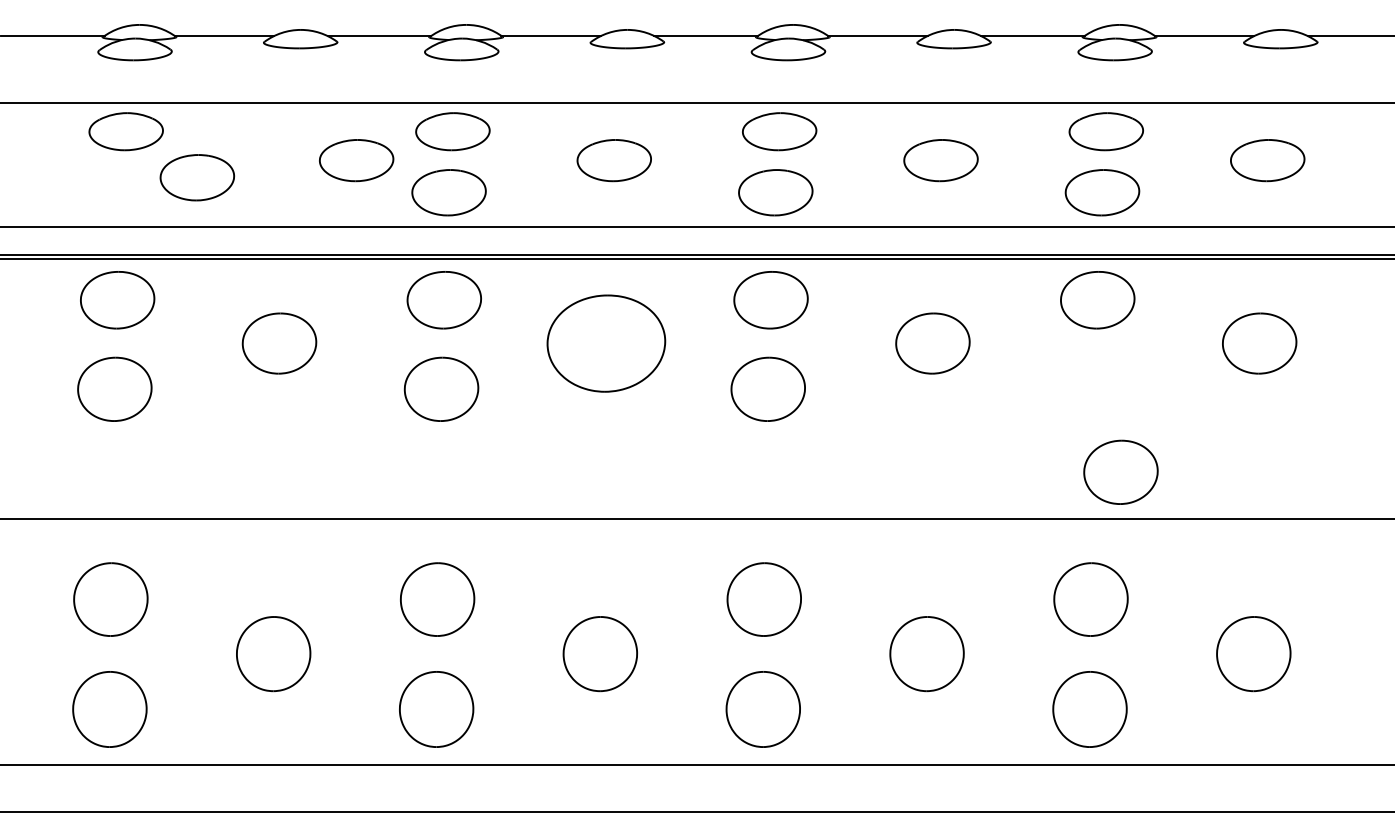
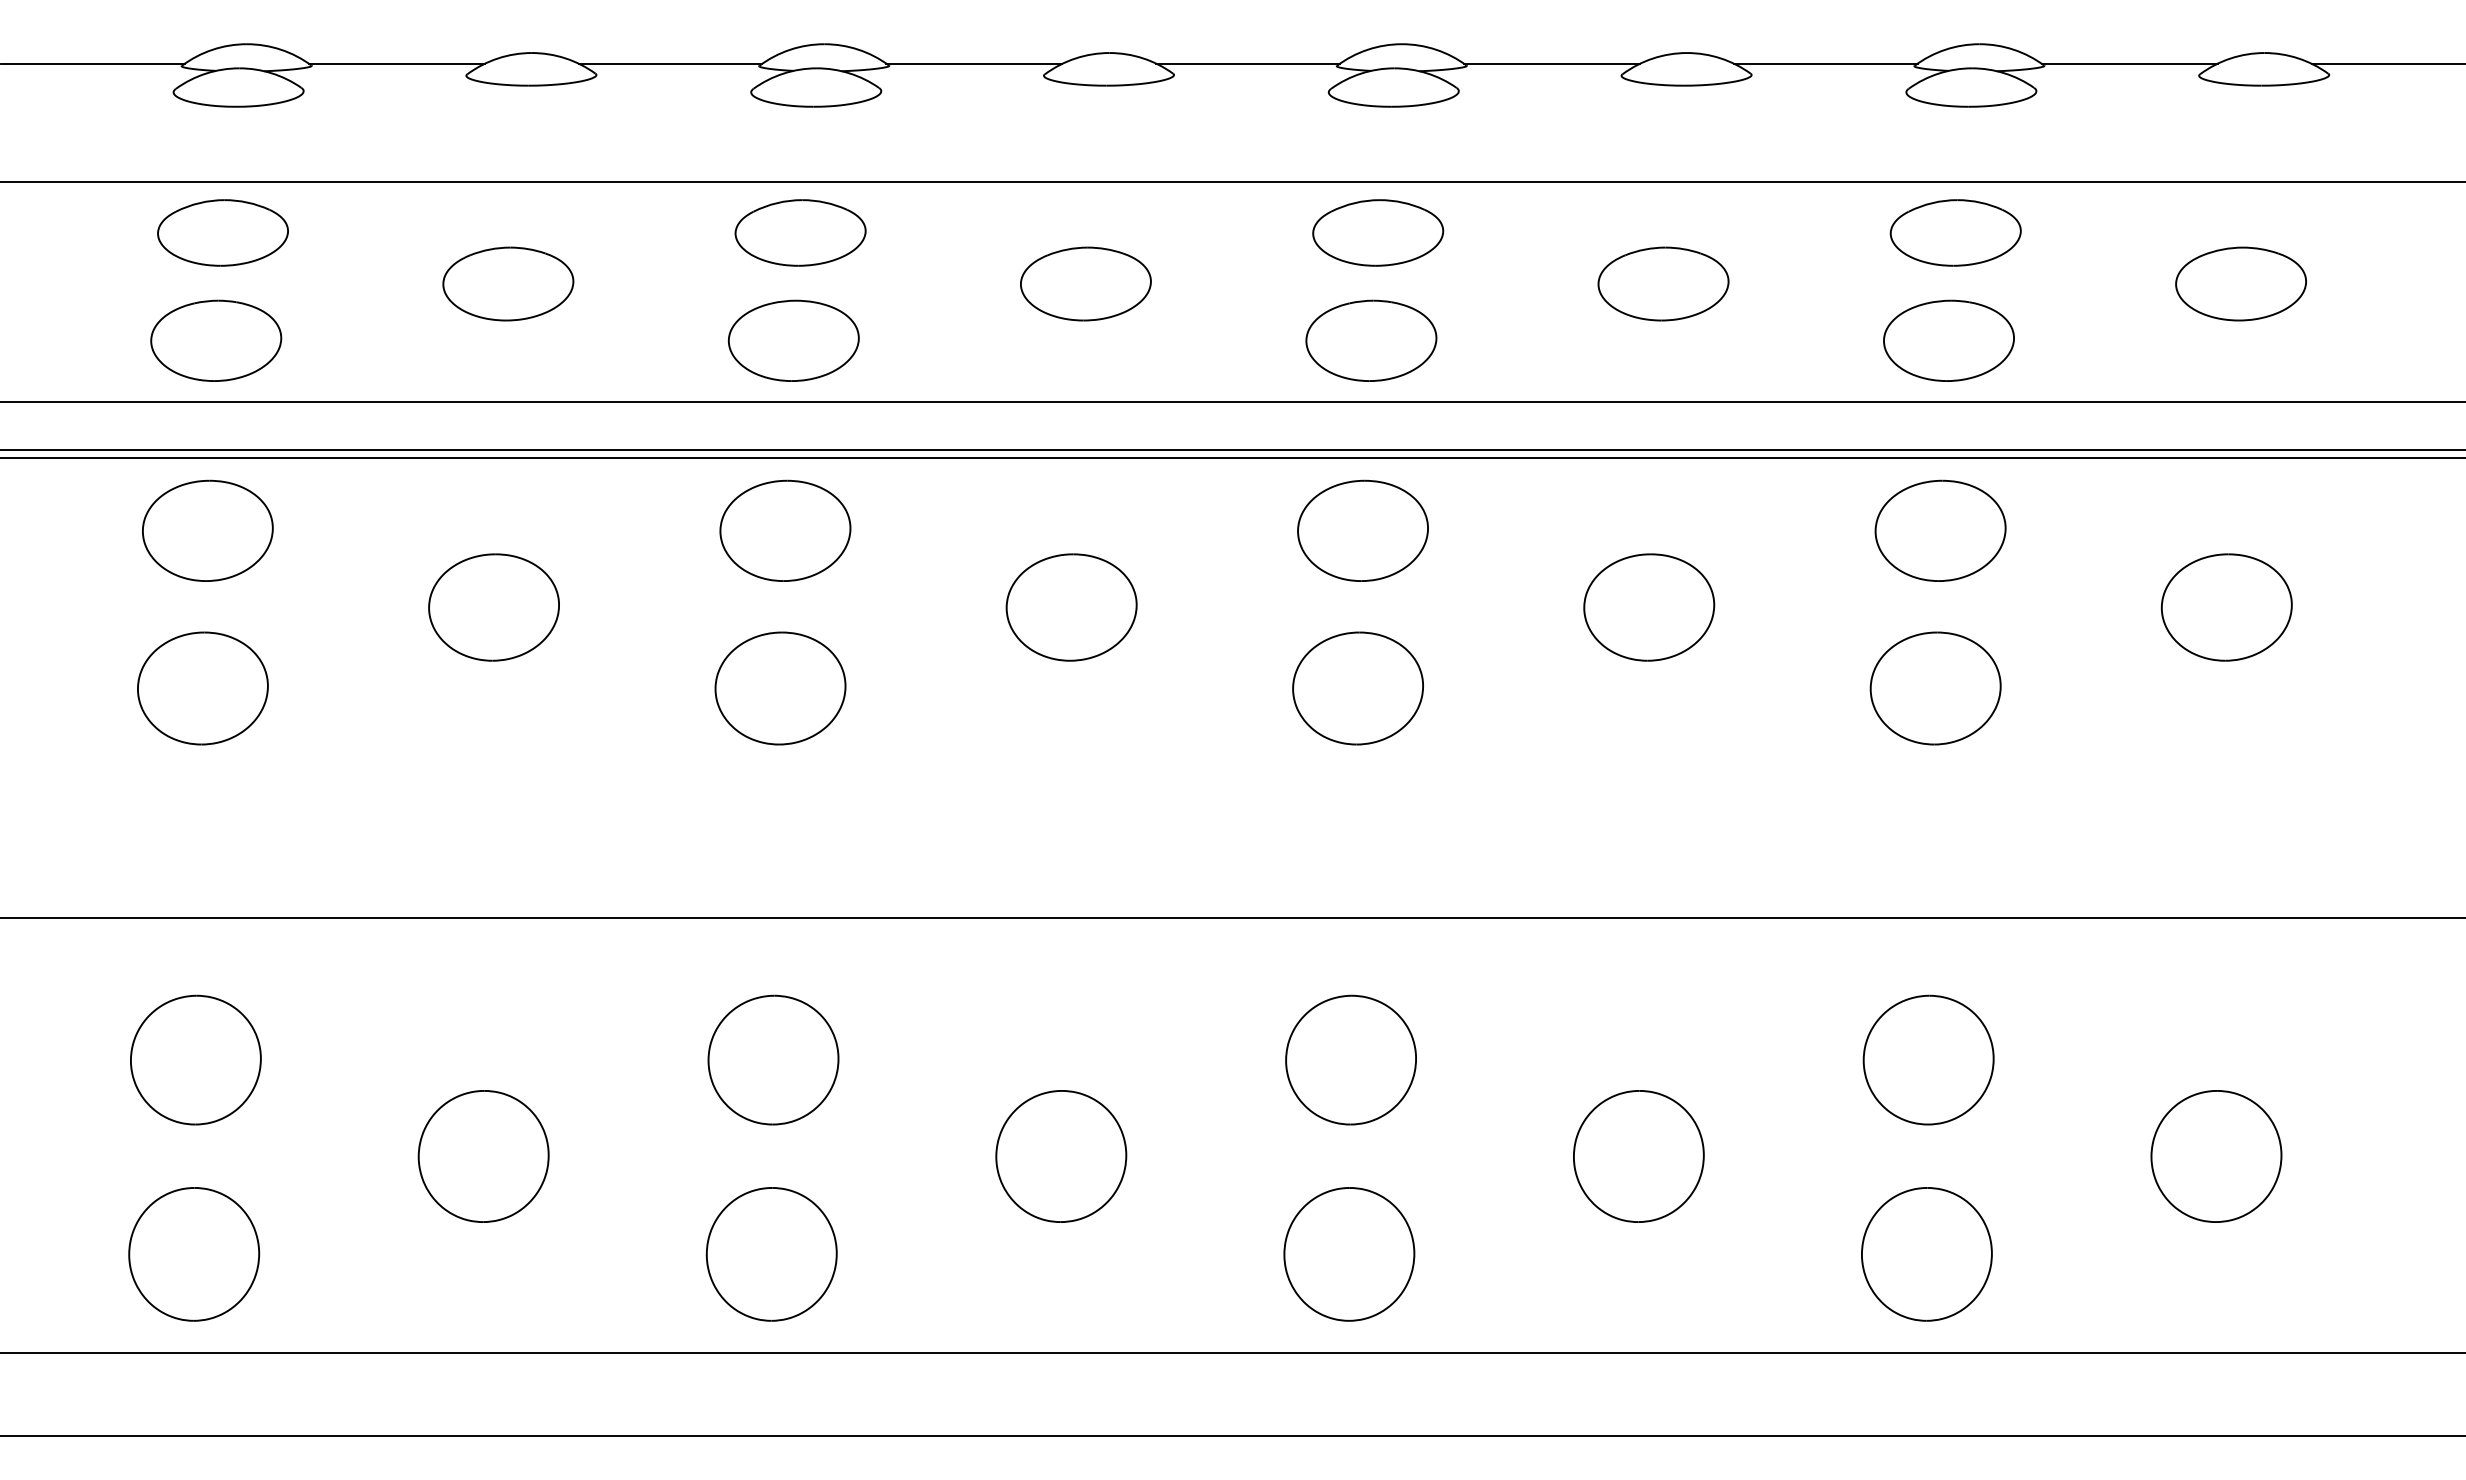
part: (356, 160) -> (508, 283), moved
part: (196, 177) -> (214, 340), moved
part: (605, 343) -> (1070, 607), size x0.62
part: (1120, 471) -> (1934, 686), moved

